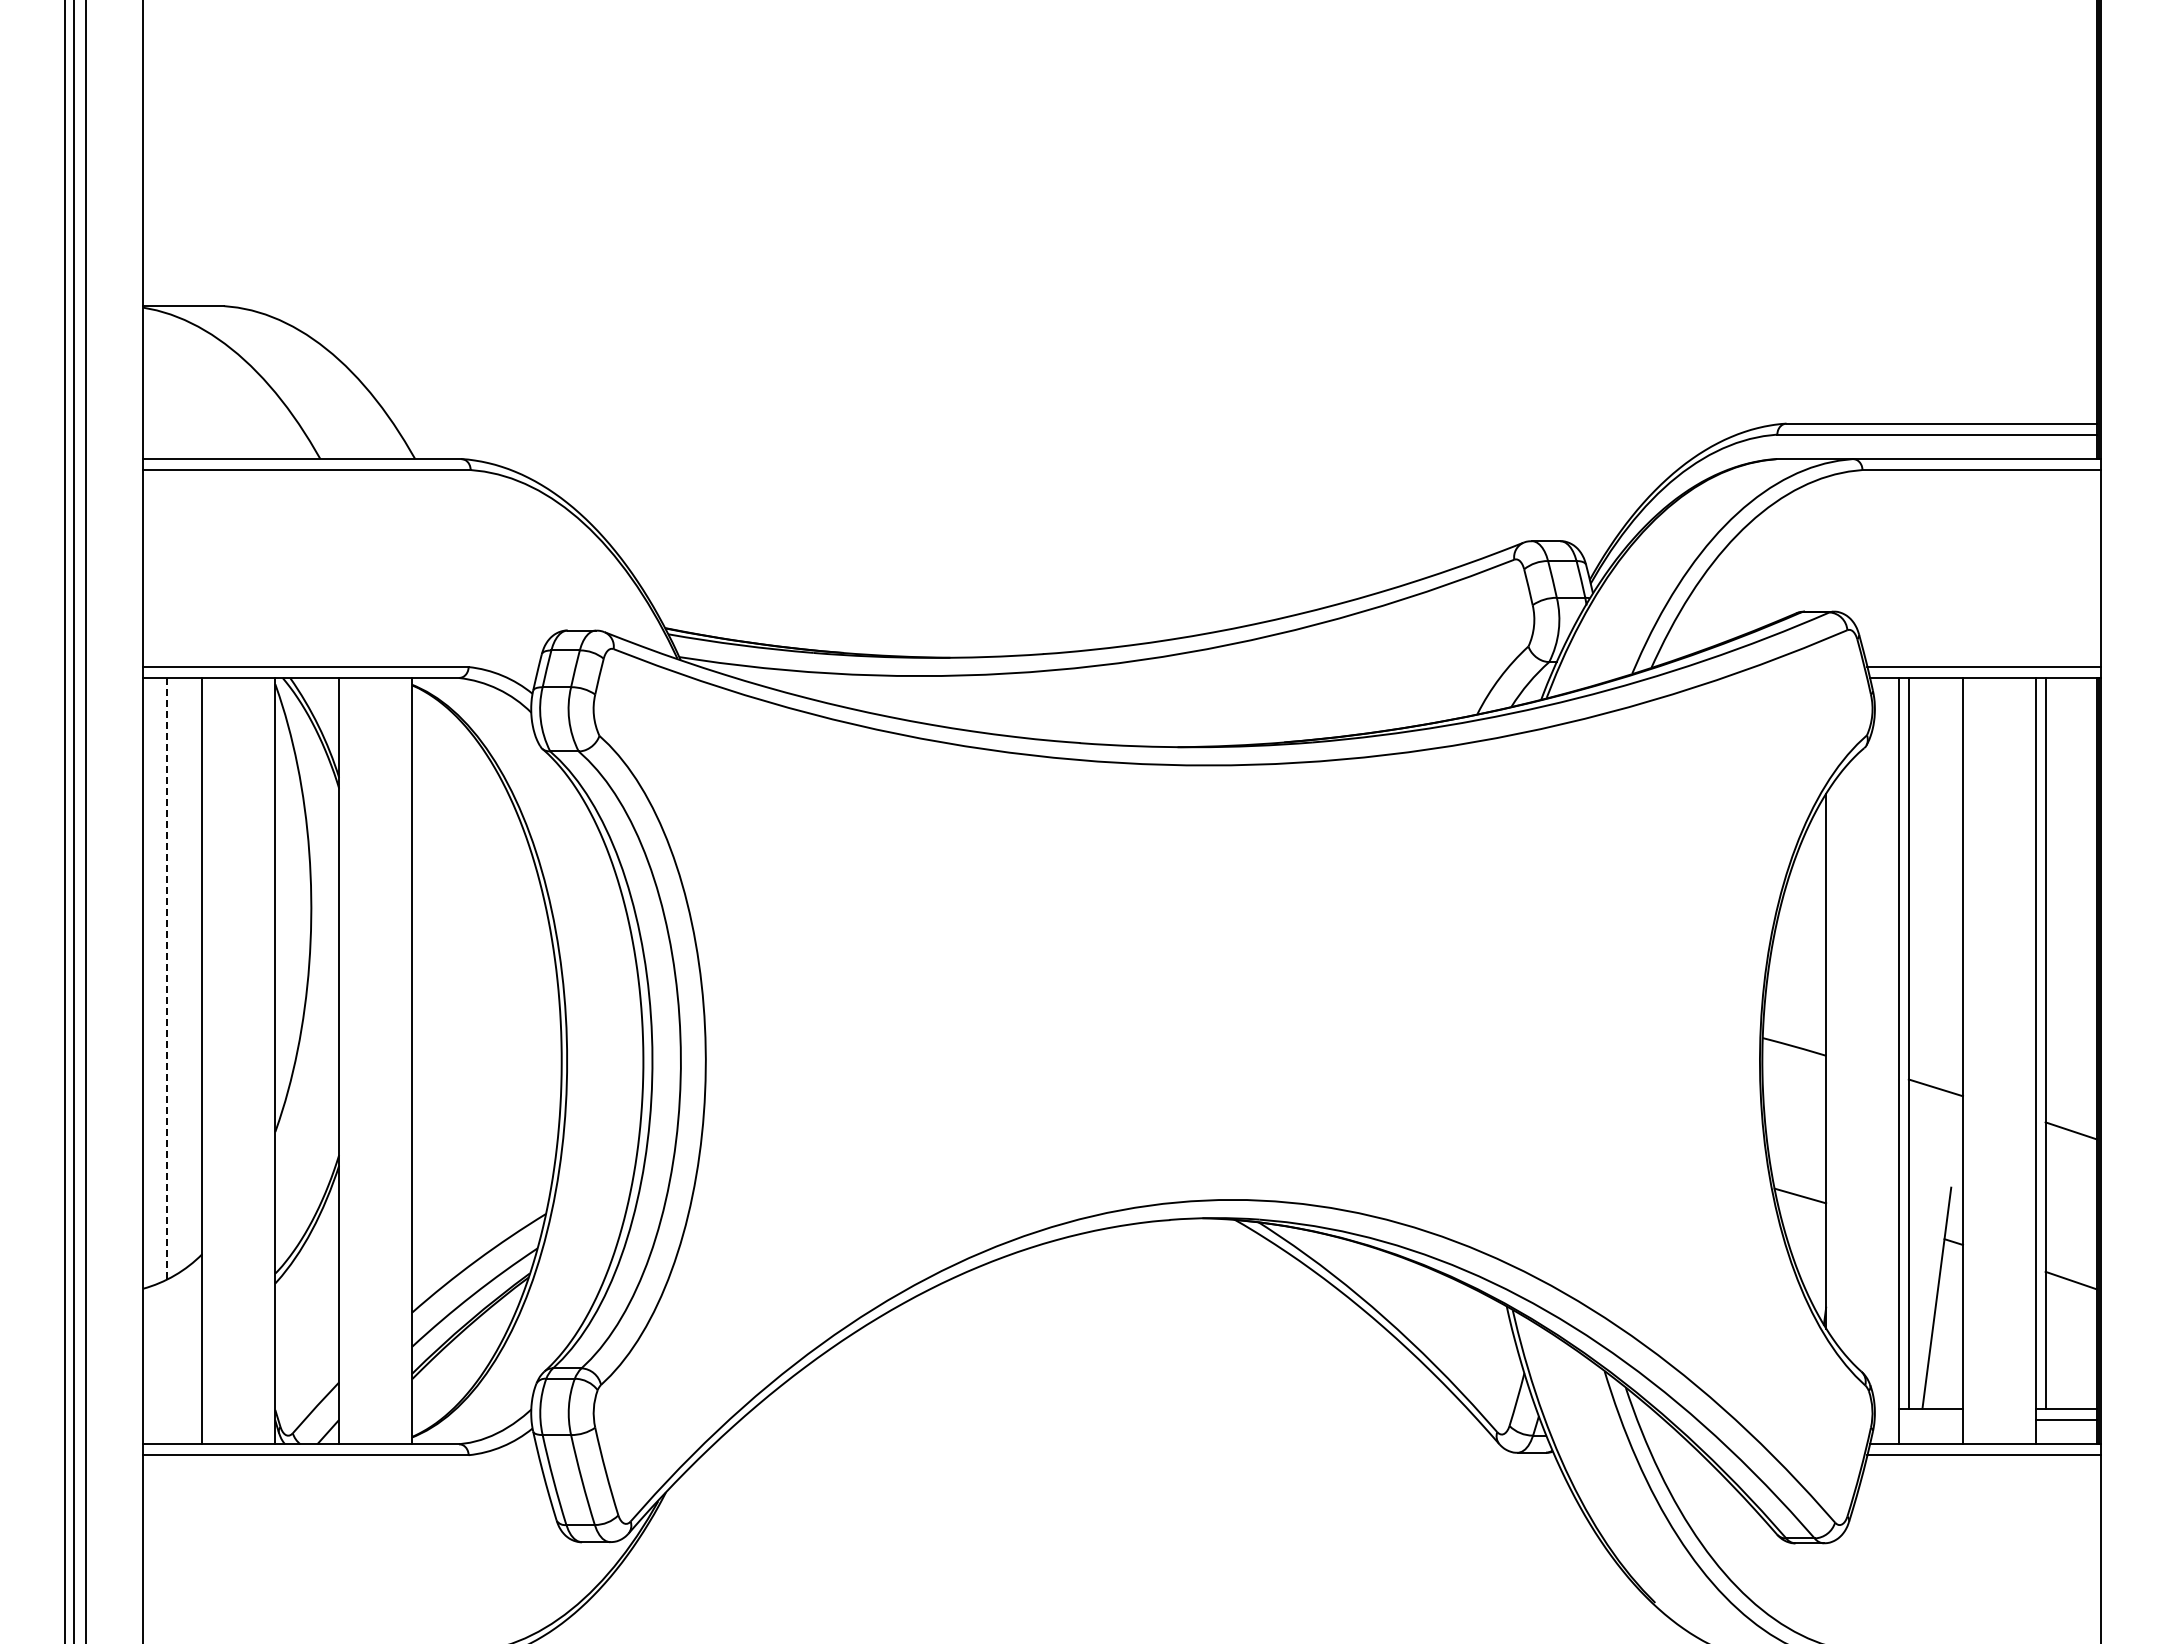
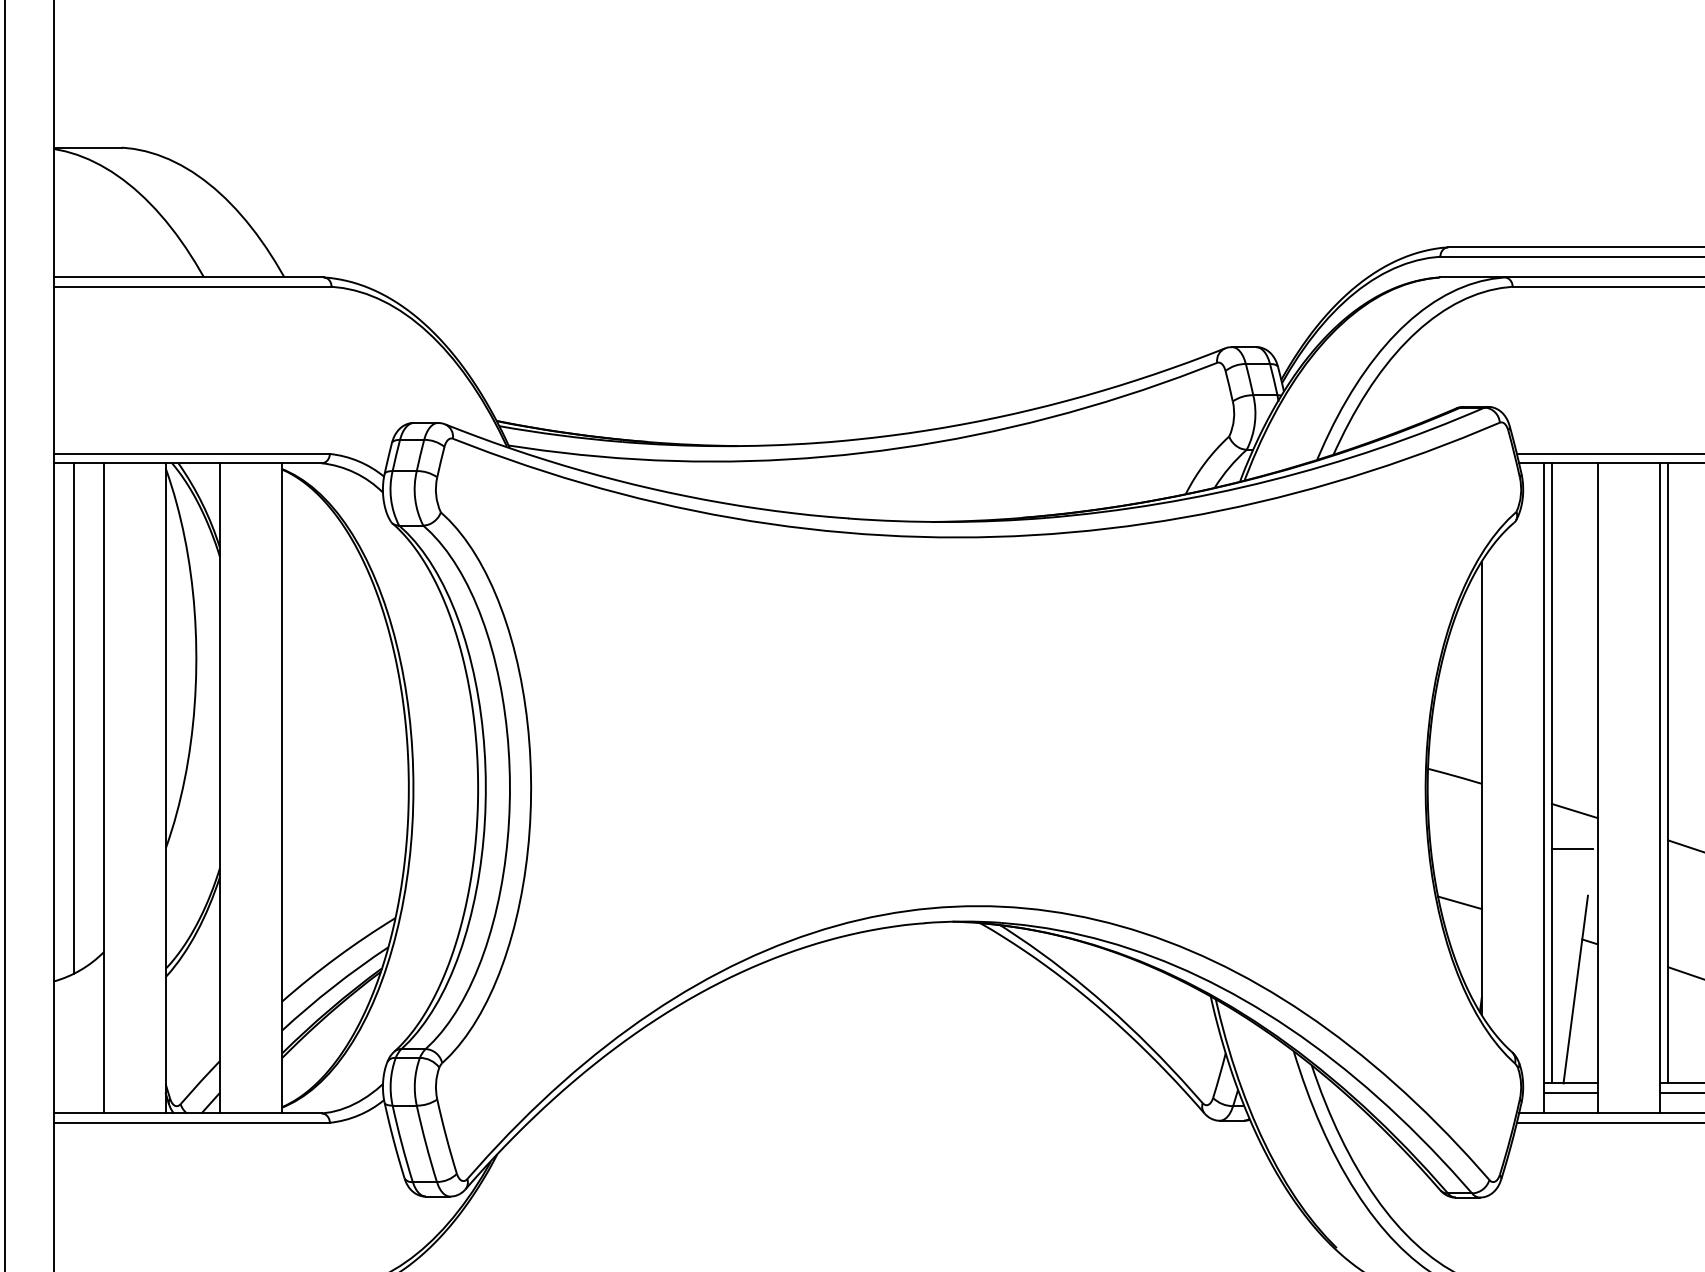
line: (167, 978) -> (74, 718), dashed -> solid
line: (1932, 1132) -> (1572, 848), added
line: (1930, 1419) -> (1570, 1092), added

